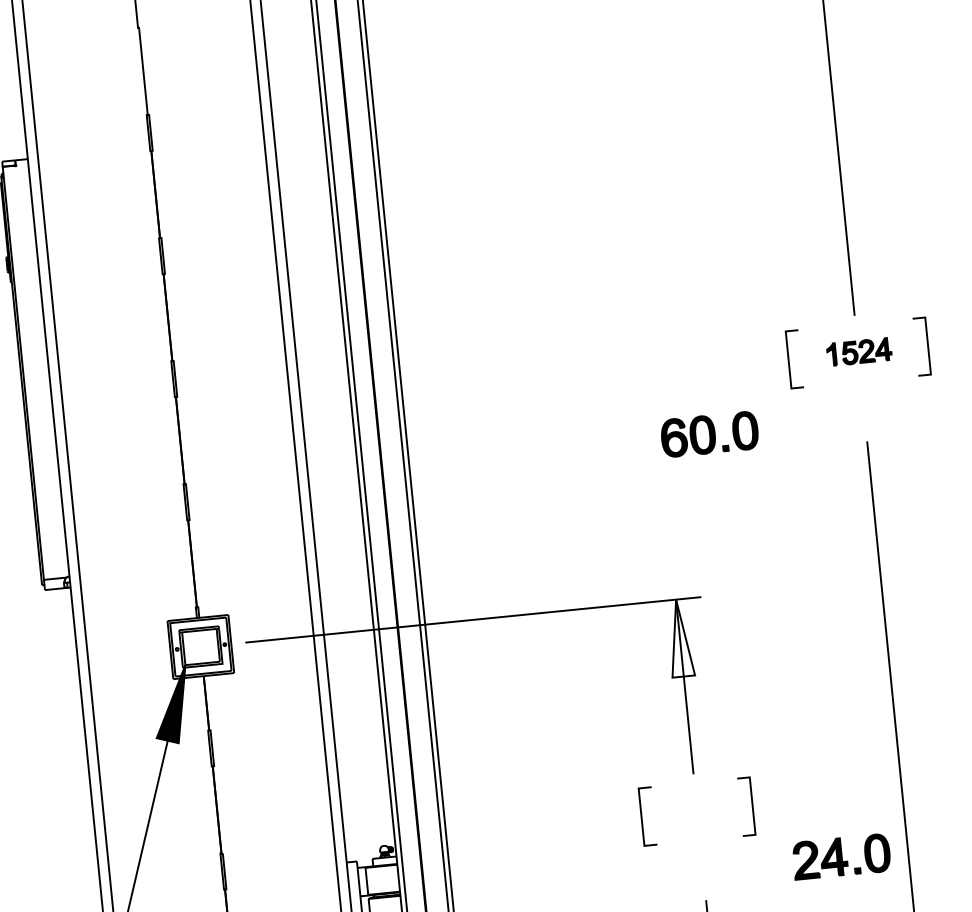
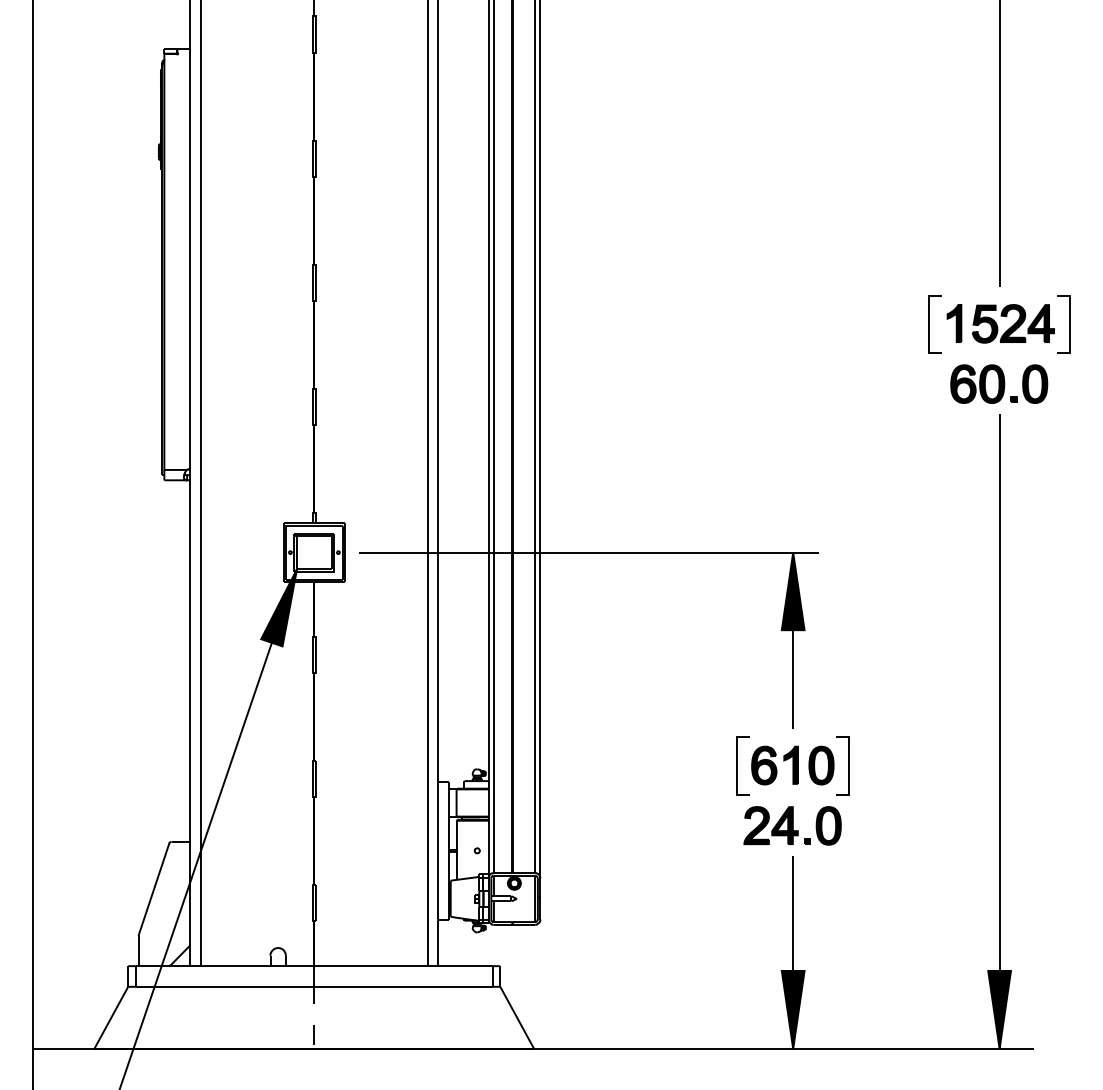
part: (859, 351) -> (1000, 323), size x1.67
part: (709, 433) -> (999, 383), moved
fill: (679, 638) -> (792, 591), added
part: (696, 810) -> (792, 765), added
part: (841, 856) -> (792, 825), moved

